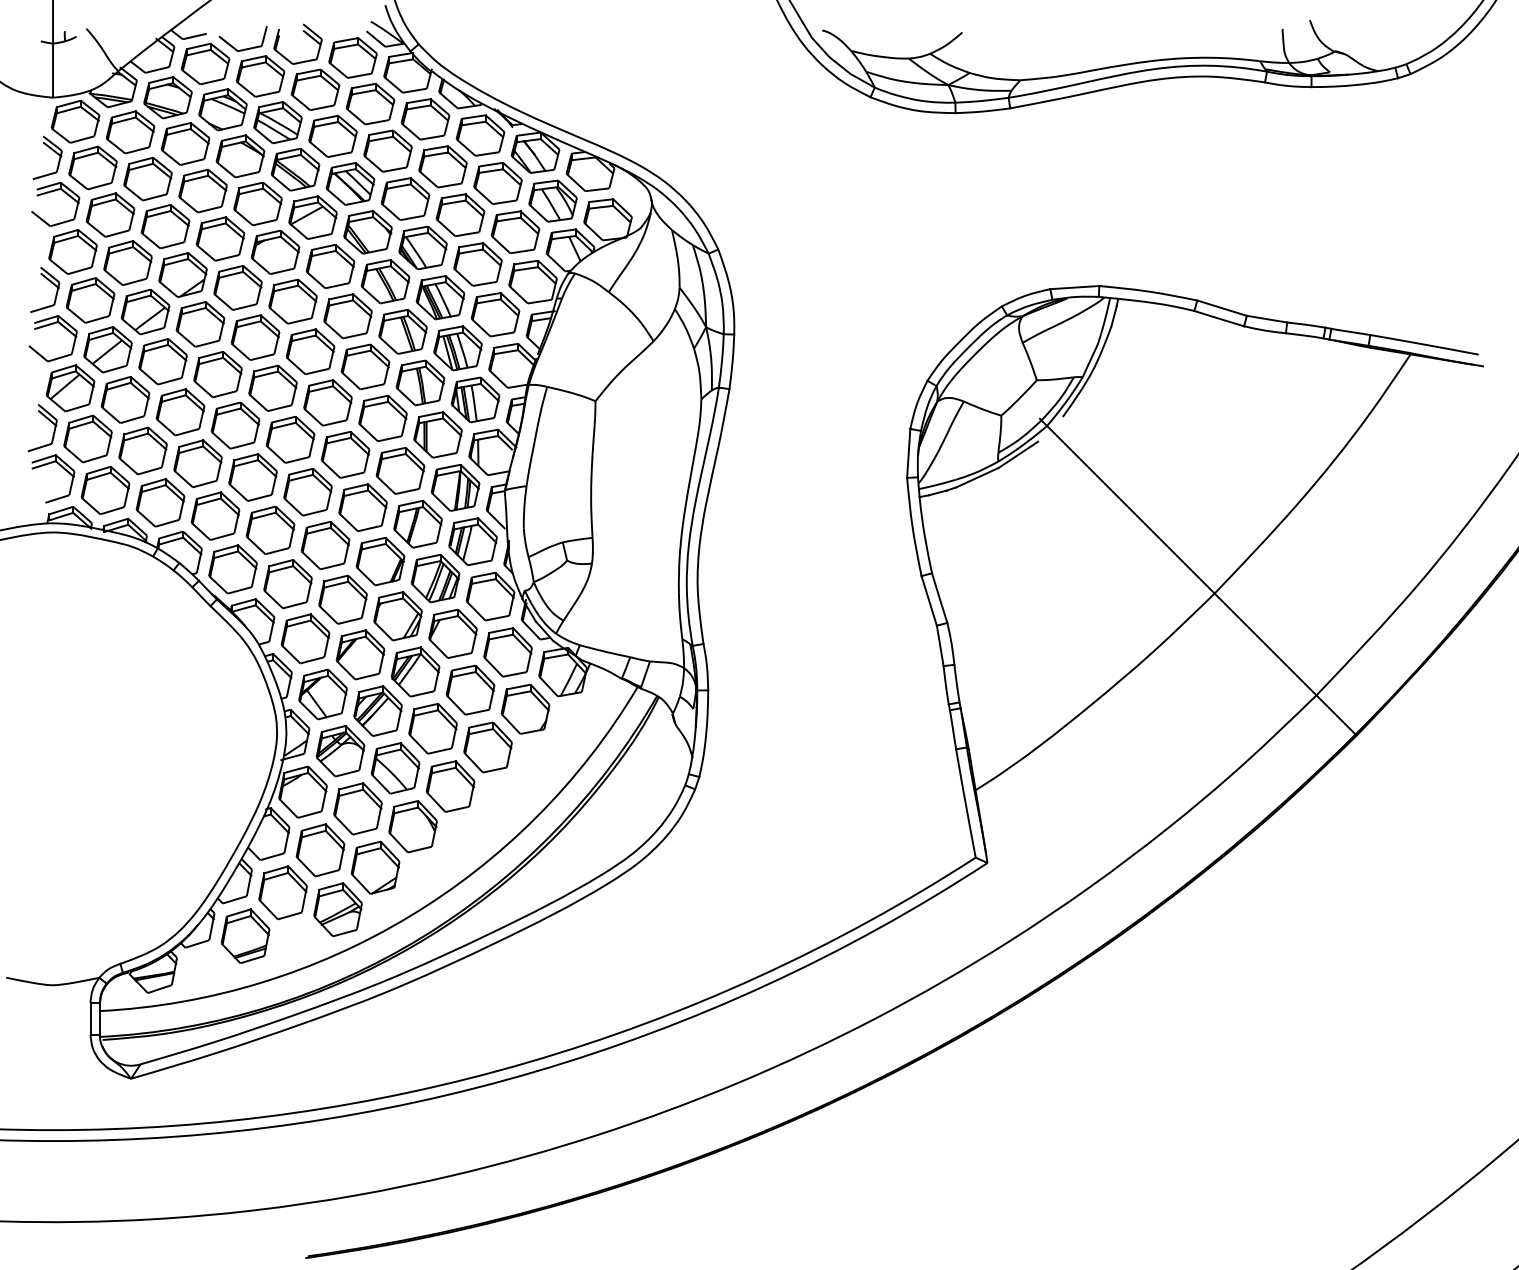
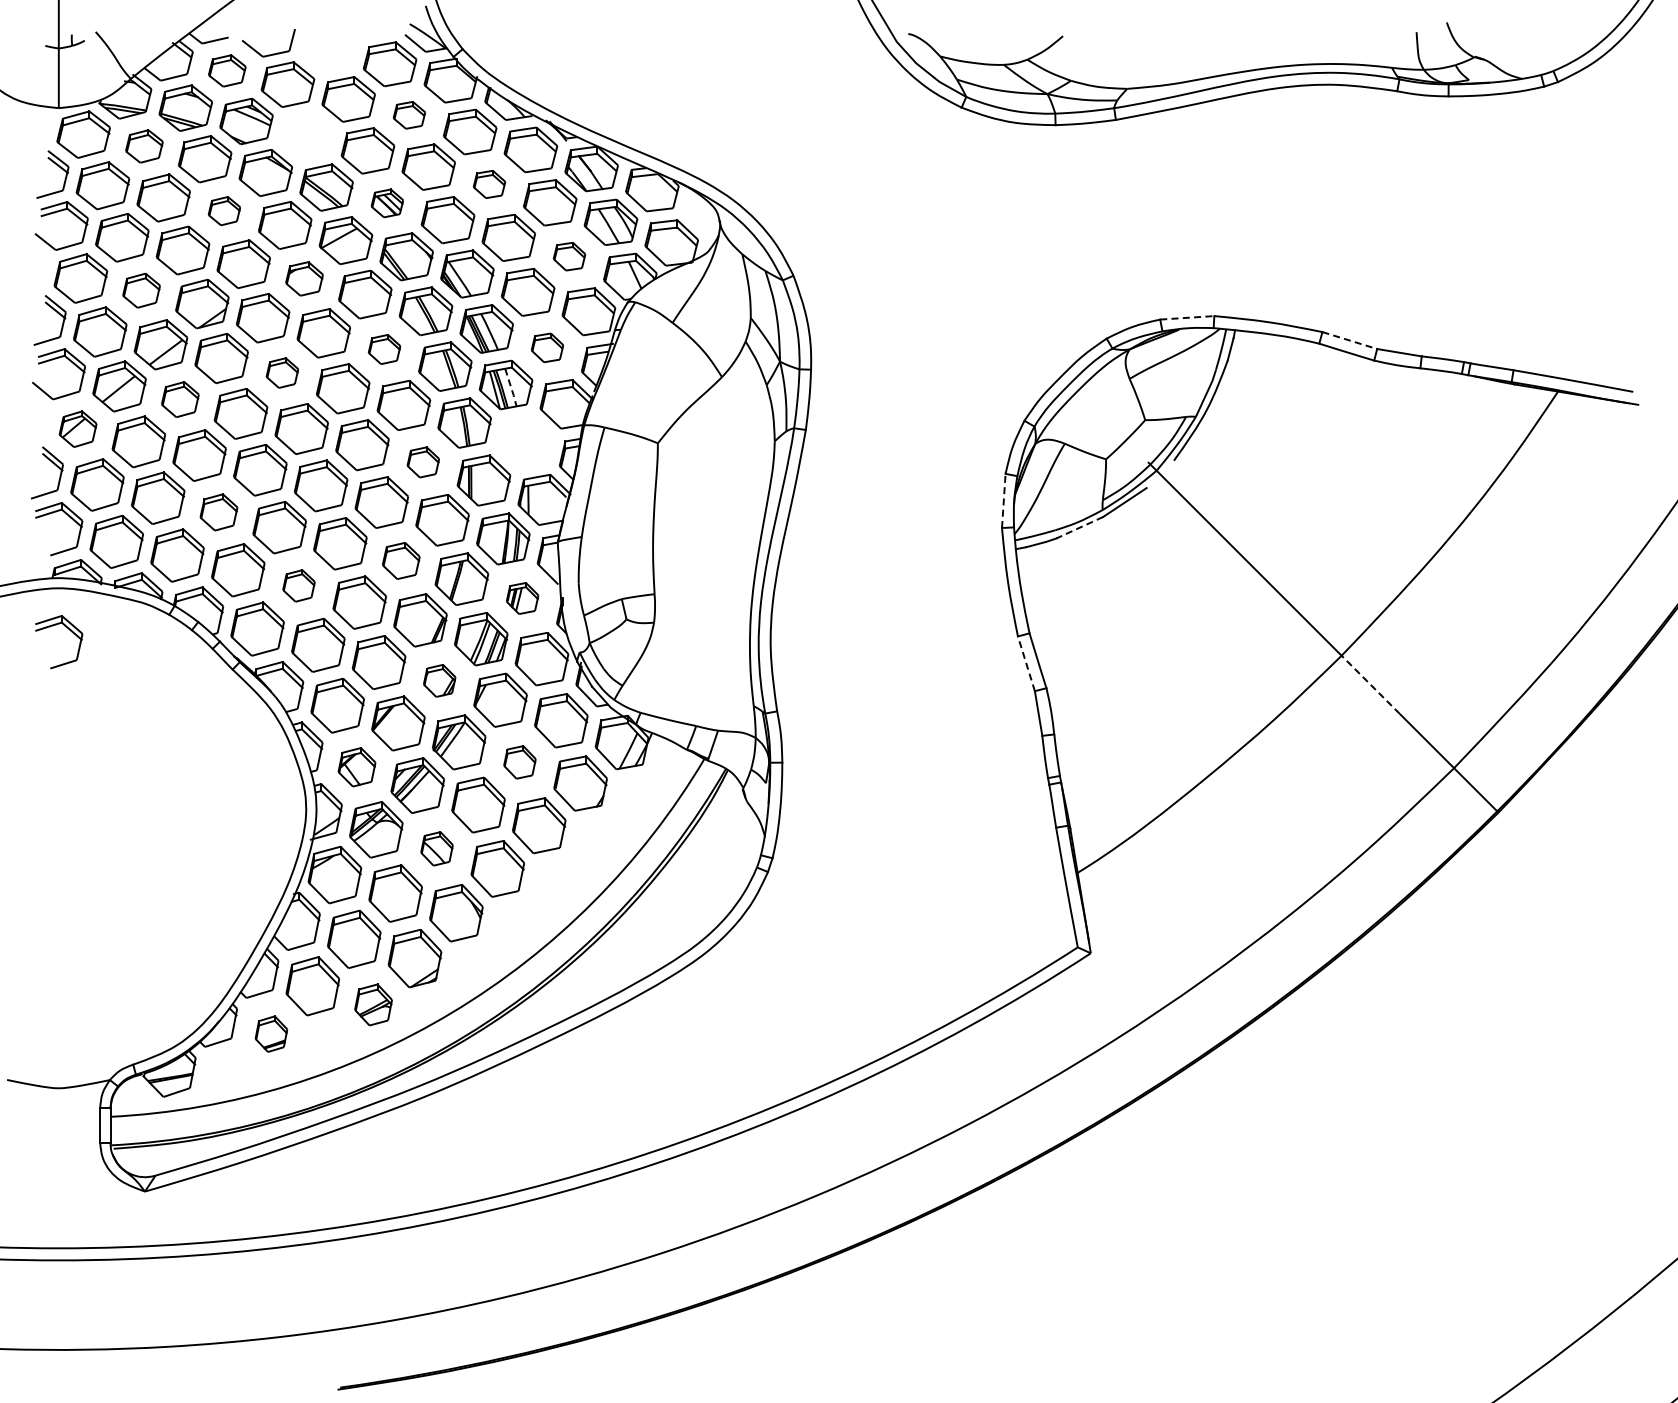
part: (305, 33) -> (337, 37), removed
part: (205, 63) -> (227, 70), size x0.7
part: (370, 104) -> (409, 115), size x0.6
part: (278, 122) -> (307, 135), removed
part: (130, 132) -> (144, 146), size x0.7
part: (443, 166) -> (489, 184), size x0.6
part: (350, 184) -> (387, 203), size x0.6
part: (203, 190) -> (224, 210), size x0.6
part: (515, 232) -> (569, 256), size x0.6
part: (275, 251) -> (304, 278), size x0.7
part: (127, 262) -> (141, 290), size x0.7
line: (1075, 287) -> (1187, 317), solid -> dashed
line: (1221, 308) -> (1349, 340), solid -> dashed
part: (495, 314) -> (547, 347), size x0.6
part: (347, 316) -> (384, 349), size x0.6
part: (255, 337) -> (282, 372), size x0.6
line: (462, 351) -> (511, 388), solid -> dashed
part: (163, 361) -> (180, 399), size x0.7
part: (69, 388) -> (77, 429), size x0.7
part: (475, 399) -> (525, 441), removed
part: (383, 418) -> (423, 462), size x0.6
line: (908, 452) -> (1003, 500), solid -> dashed
part: (197, 463) -> (218, 512), size x0.7
line: (977, 477) -> (1079, 527), solid -> dashed
part: (363, 507) -> (401, 560), size x0.7
part: (270, 529) -> (298, 585), size x0.6
part: (472, 541) -> (522, 598), size x0.6
part: (63, 571) -> (70, 631), added
line: (929, 600) -> (1026, 663), solid -> dashed
part: (397, 615) -> (439, 680), size x0.6
line: (1240, 619) -> (1370, 684), solid -> dashed
part: (470, 690) -> (519, 762), size x0.6
part: (322, 694) -> (356, 767), size x0.7
part: (395, 768) -> (436, 848), size x0.6
part: (337, 909) -> (373, 1004), size x0.7
part: (245, 935) -> (271, 1033), size x0.6

